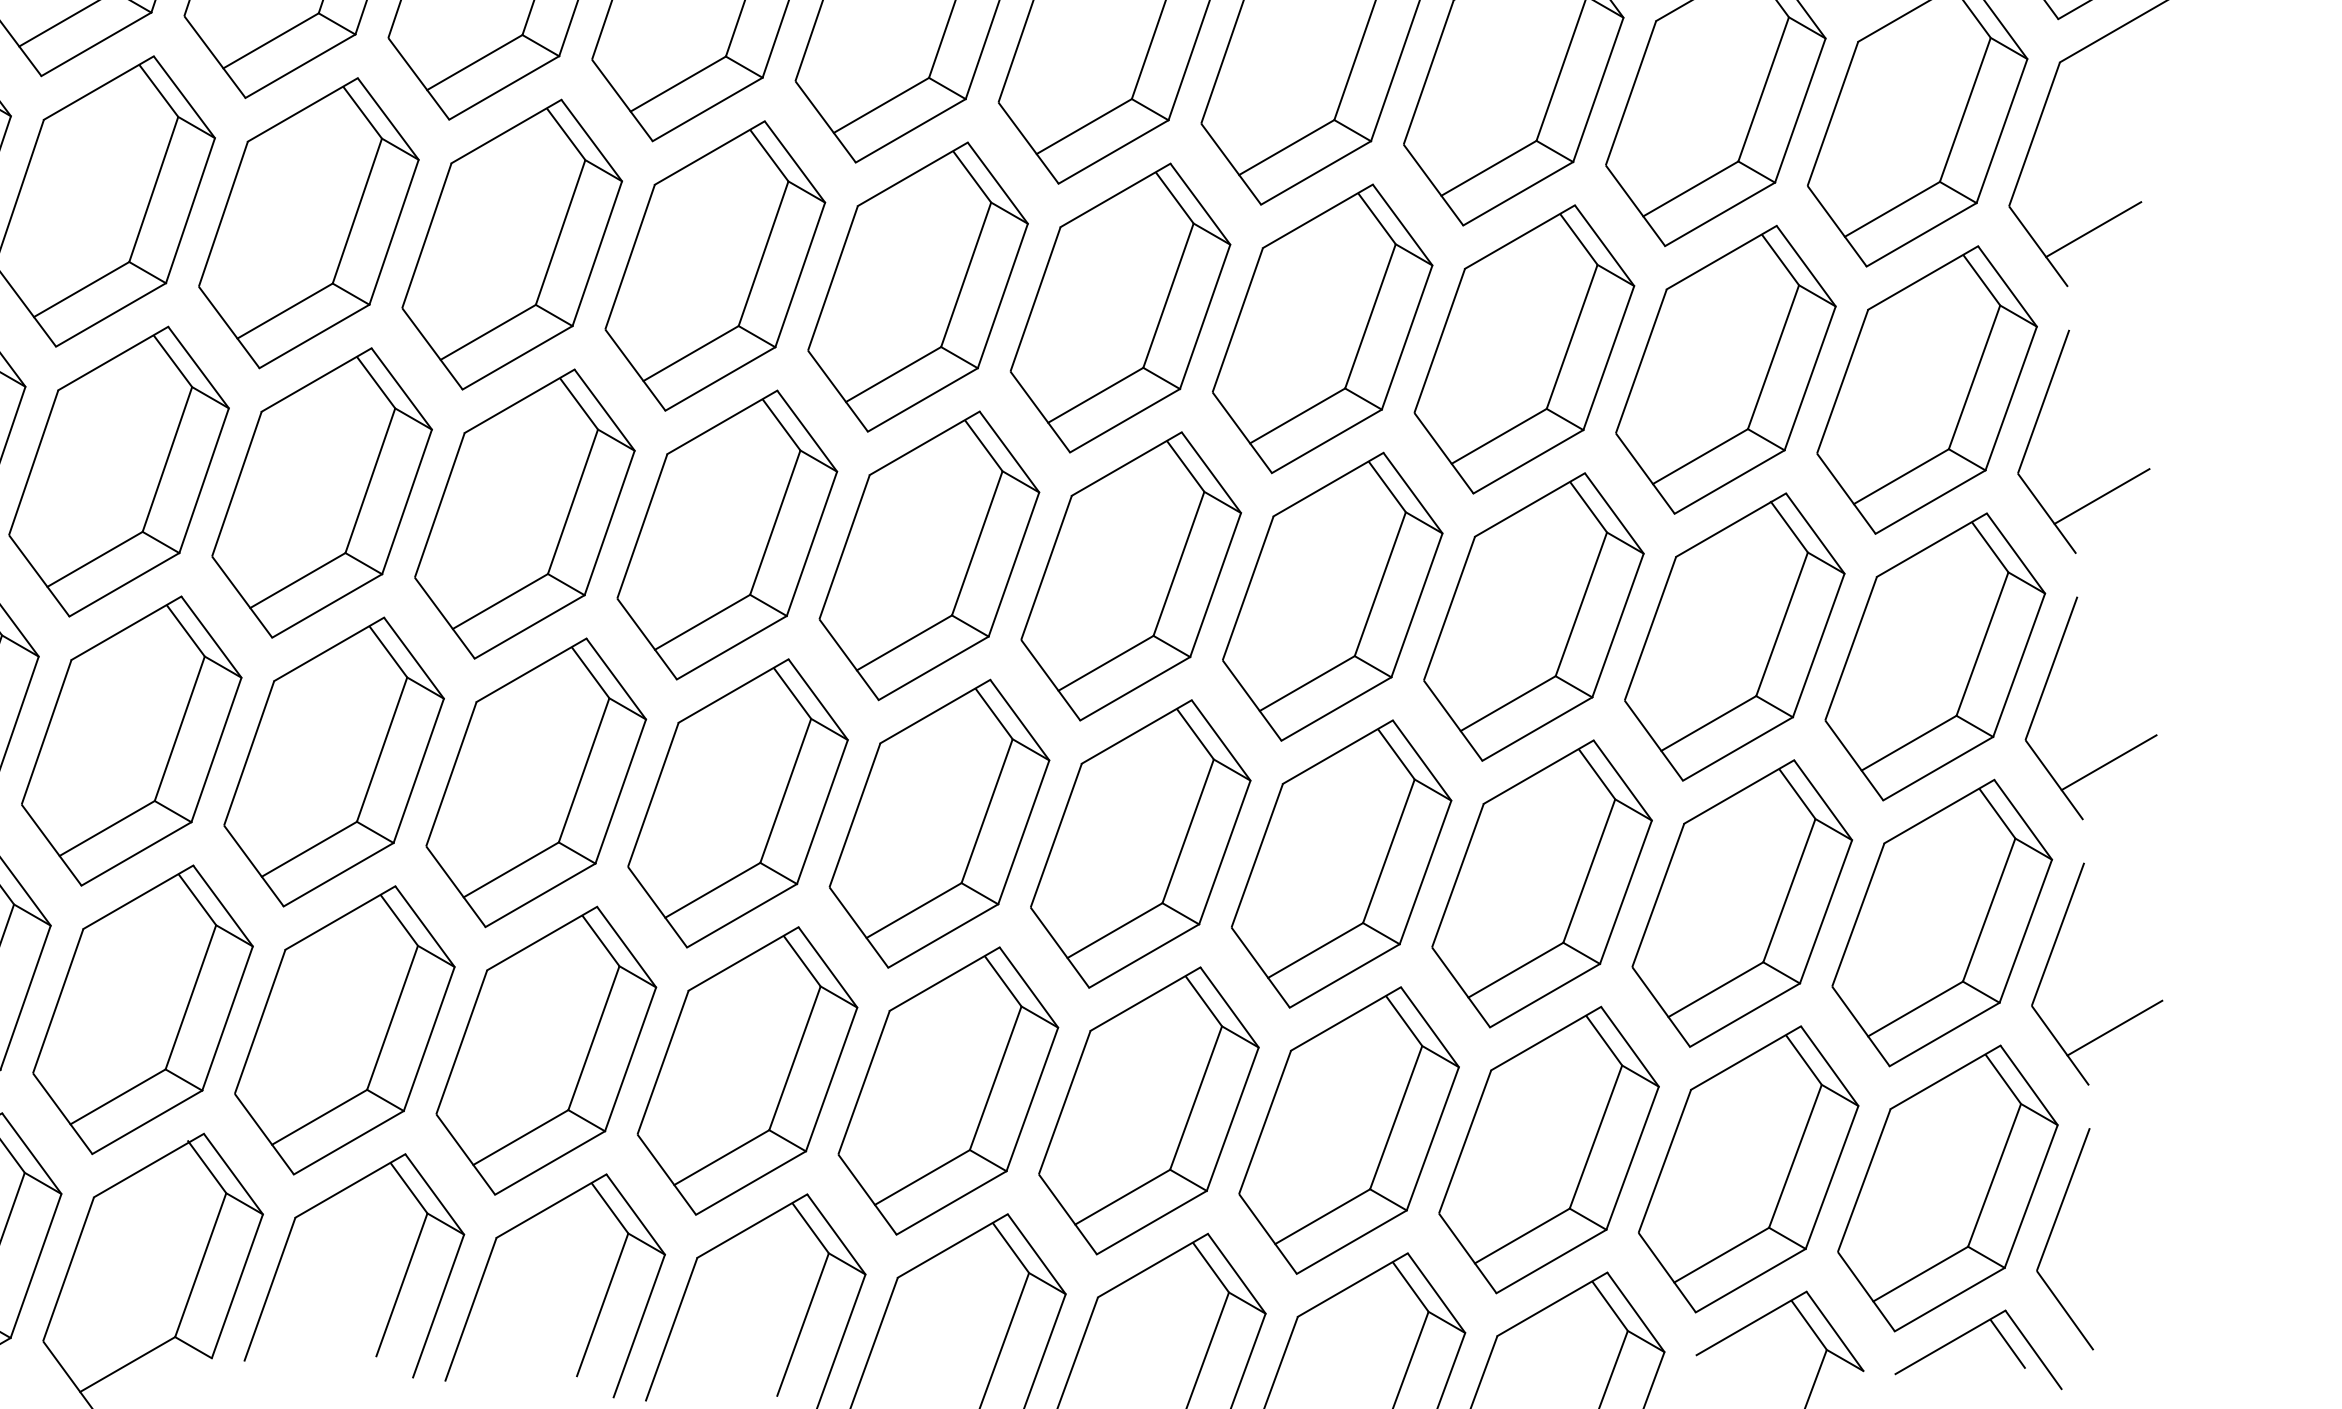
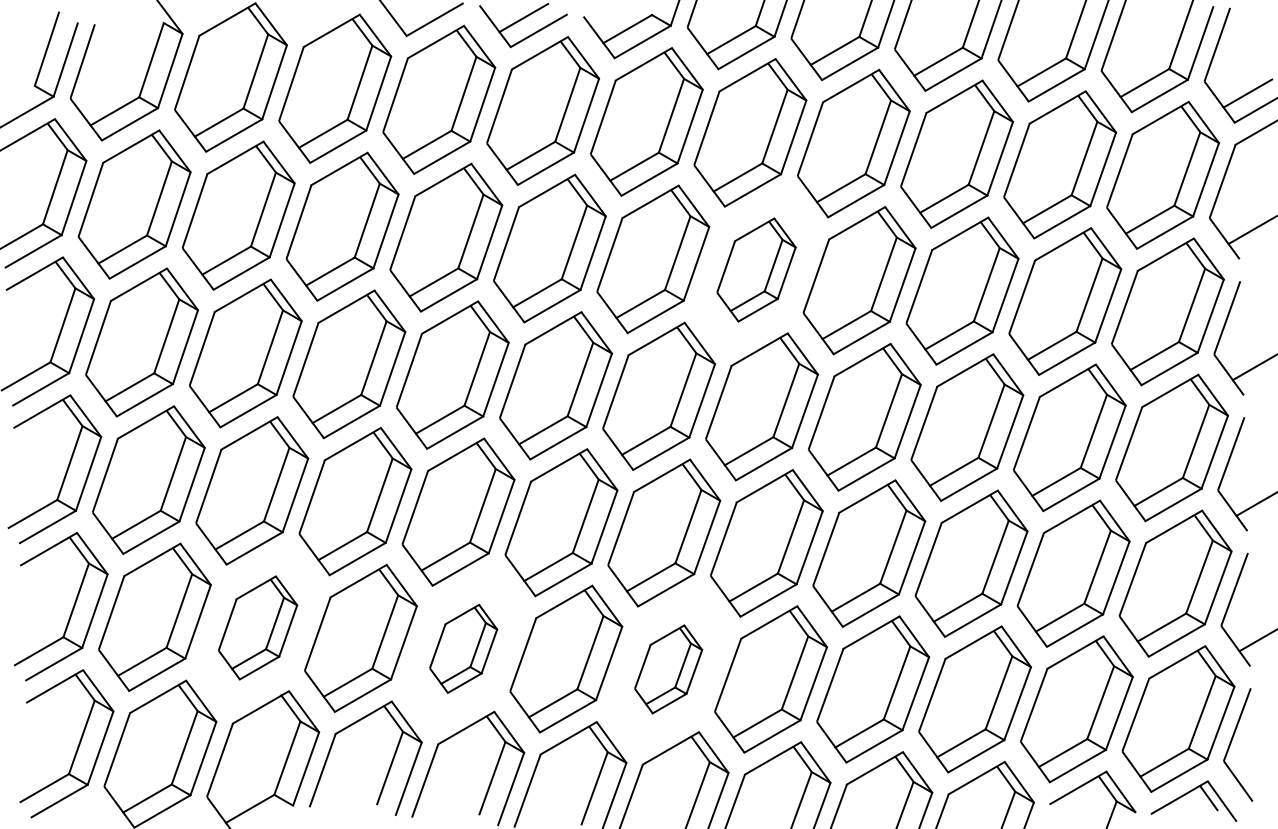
part: (1120, 306) -> (756, 269), size x0.7
part: (142, 1008) -> (257, 627), size x0.7
part: (546, 1050) -> (463, 648), size x0.6
part: (947, 1091) -> (668, 669), size x0.6

